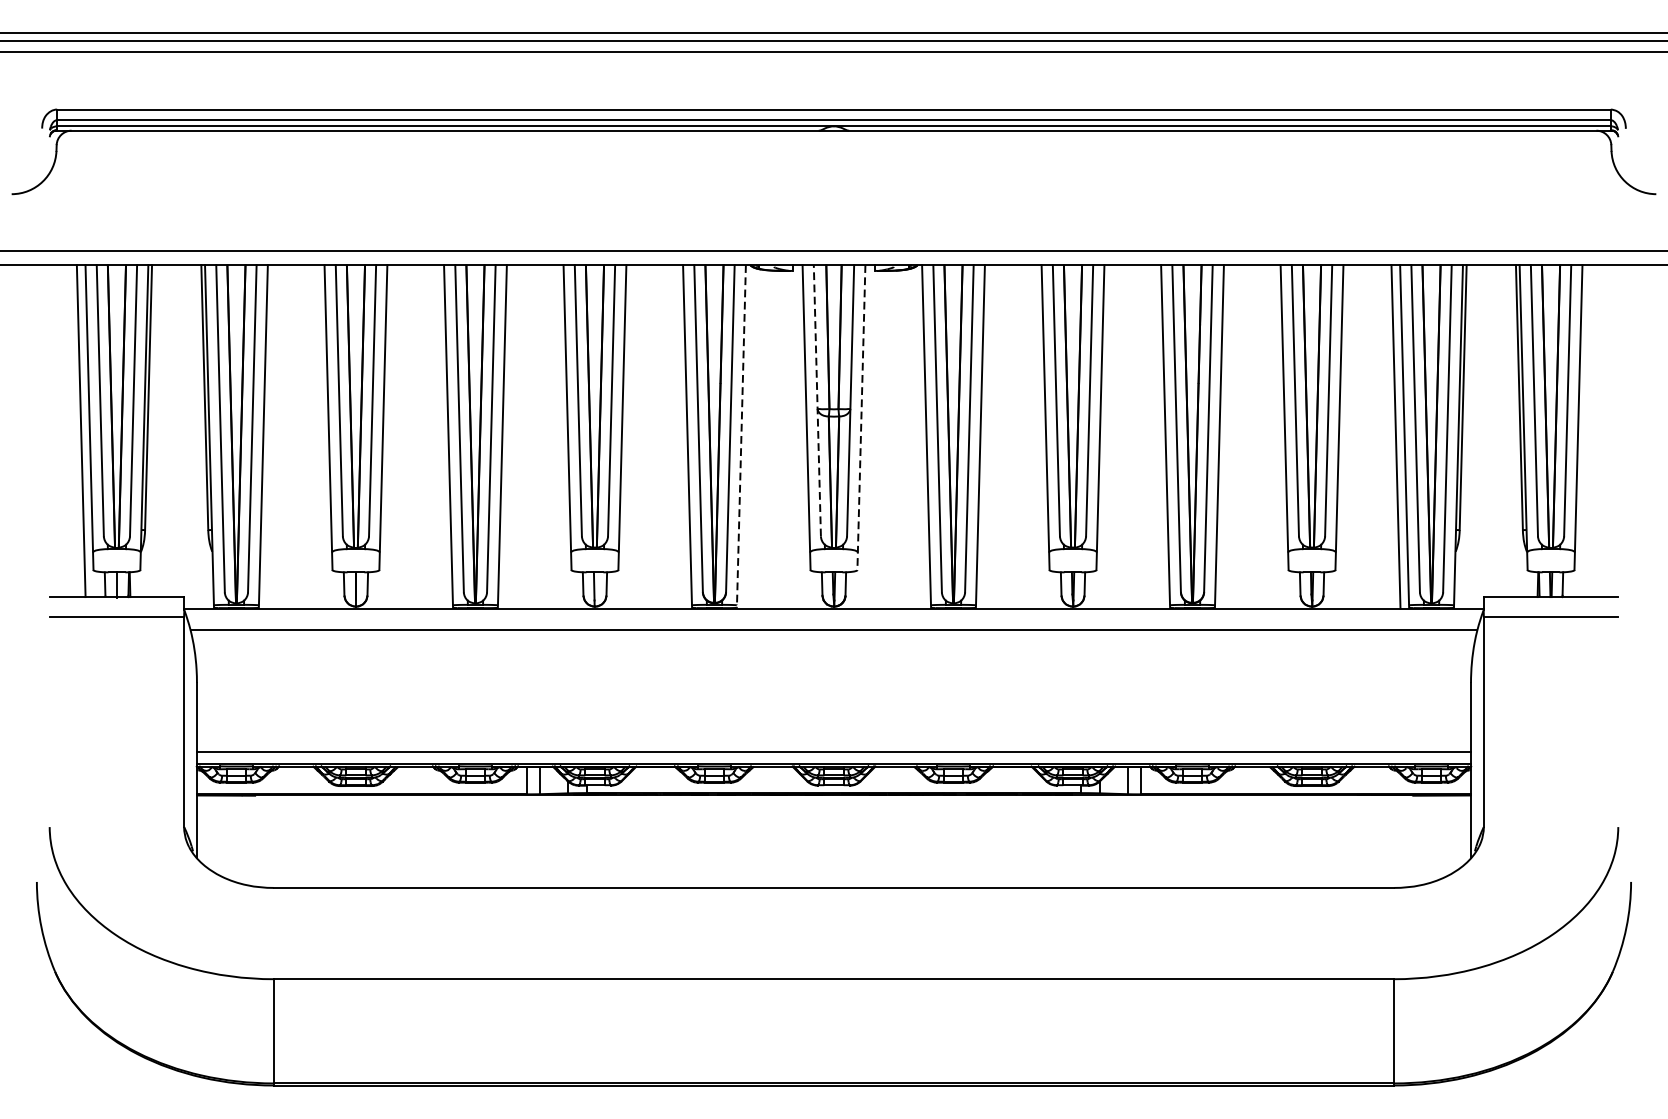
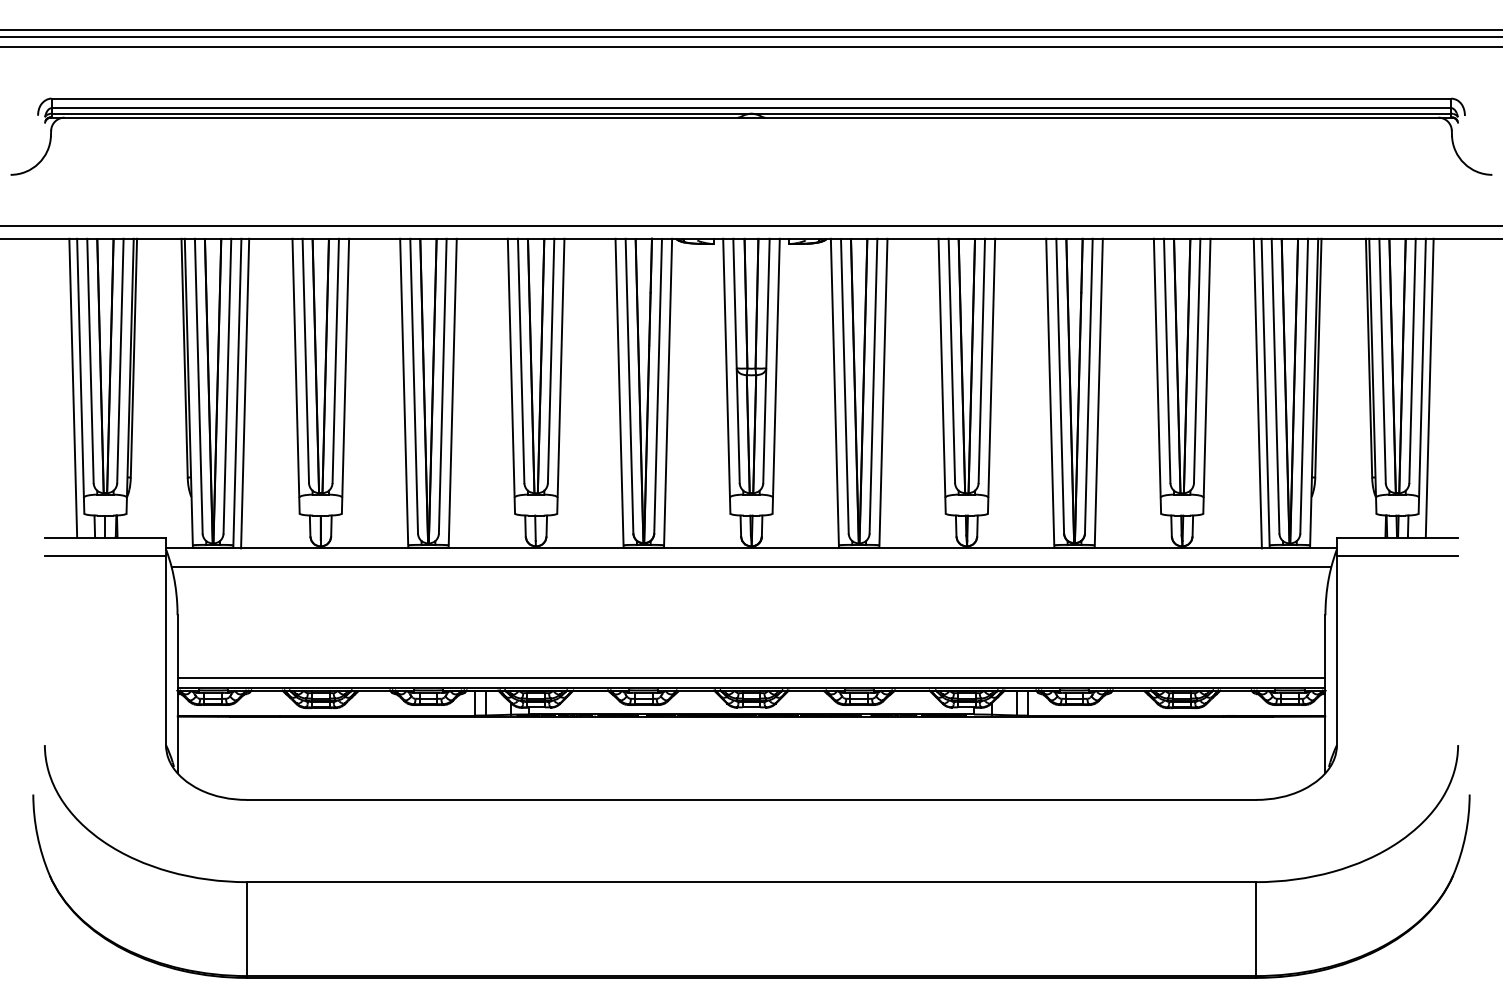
line: (817, 400) -> (736, 360), dashed -> solid
line: (861, 417) -> (776, 376), dashed -> solid
line: (1586, 430) -> (1429, 387), added
line: (272, 436) -> (245, 393), added
line: (741, 436) -> (668, 393), dashed -> solid

